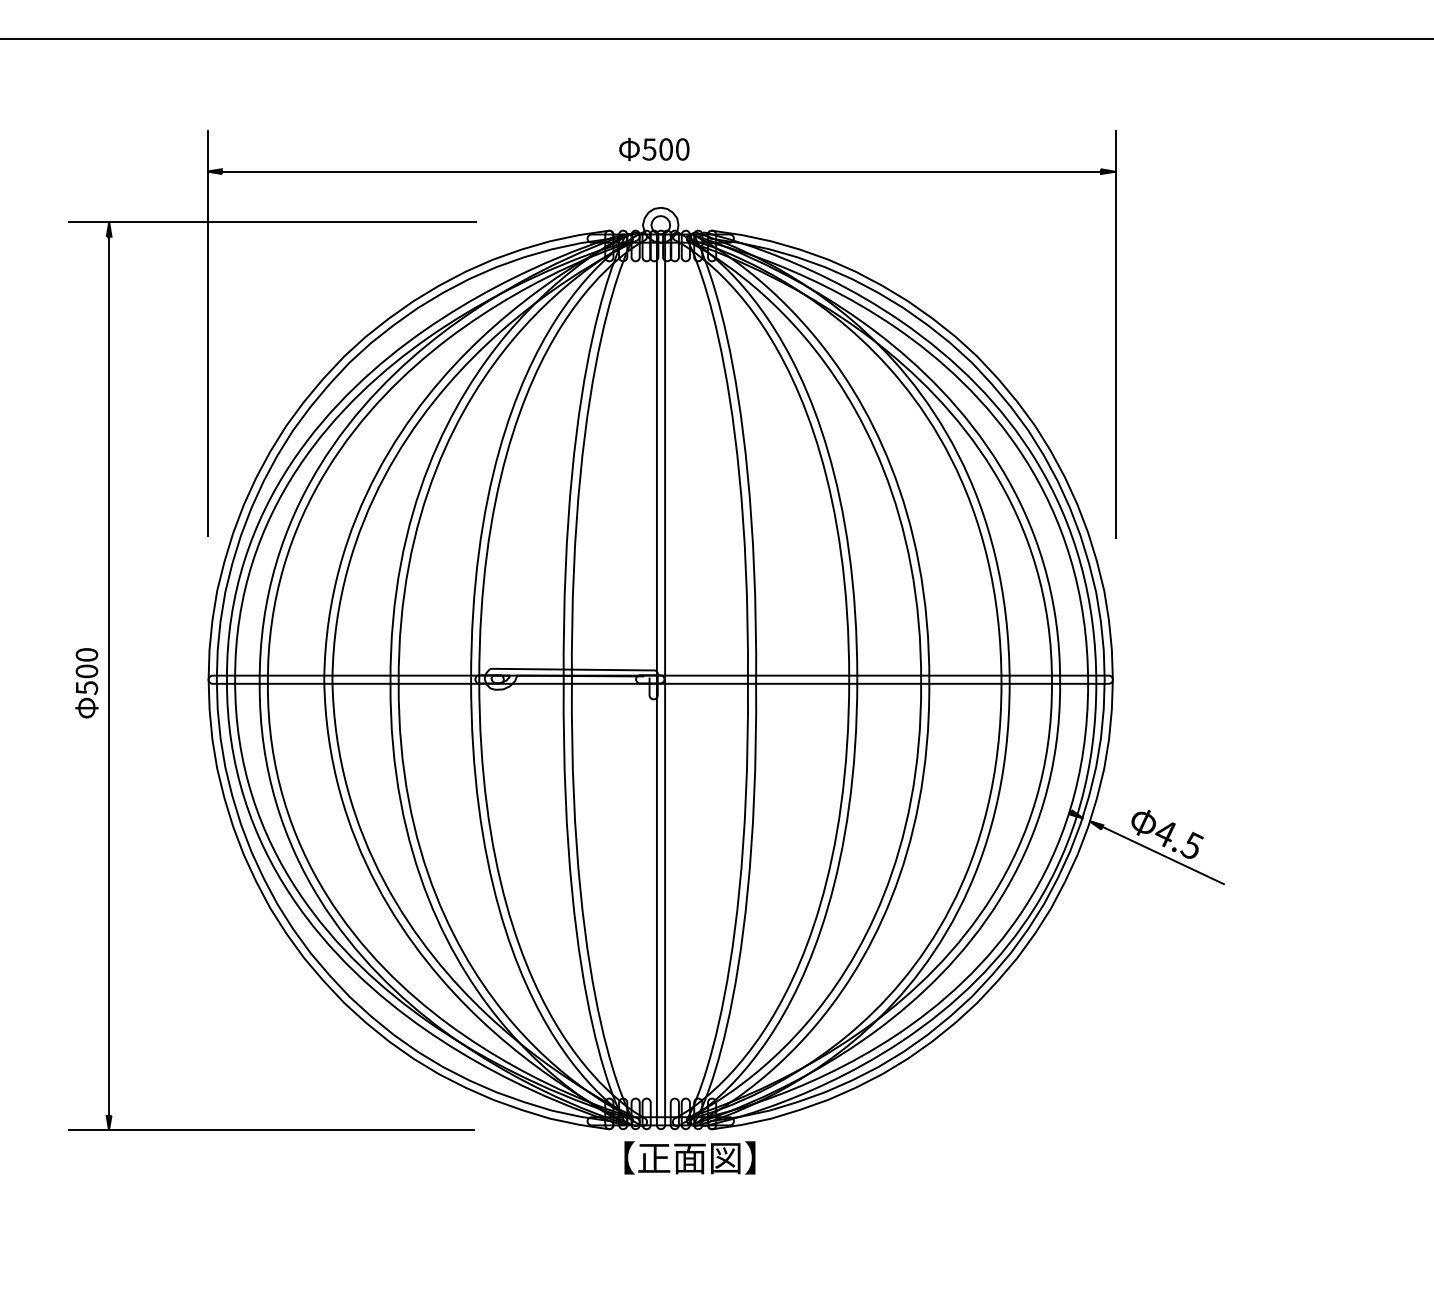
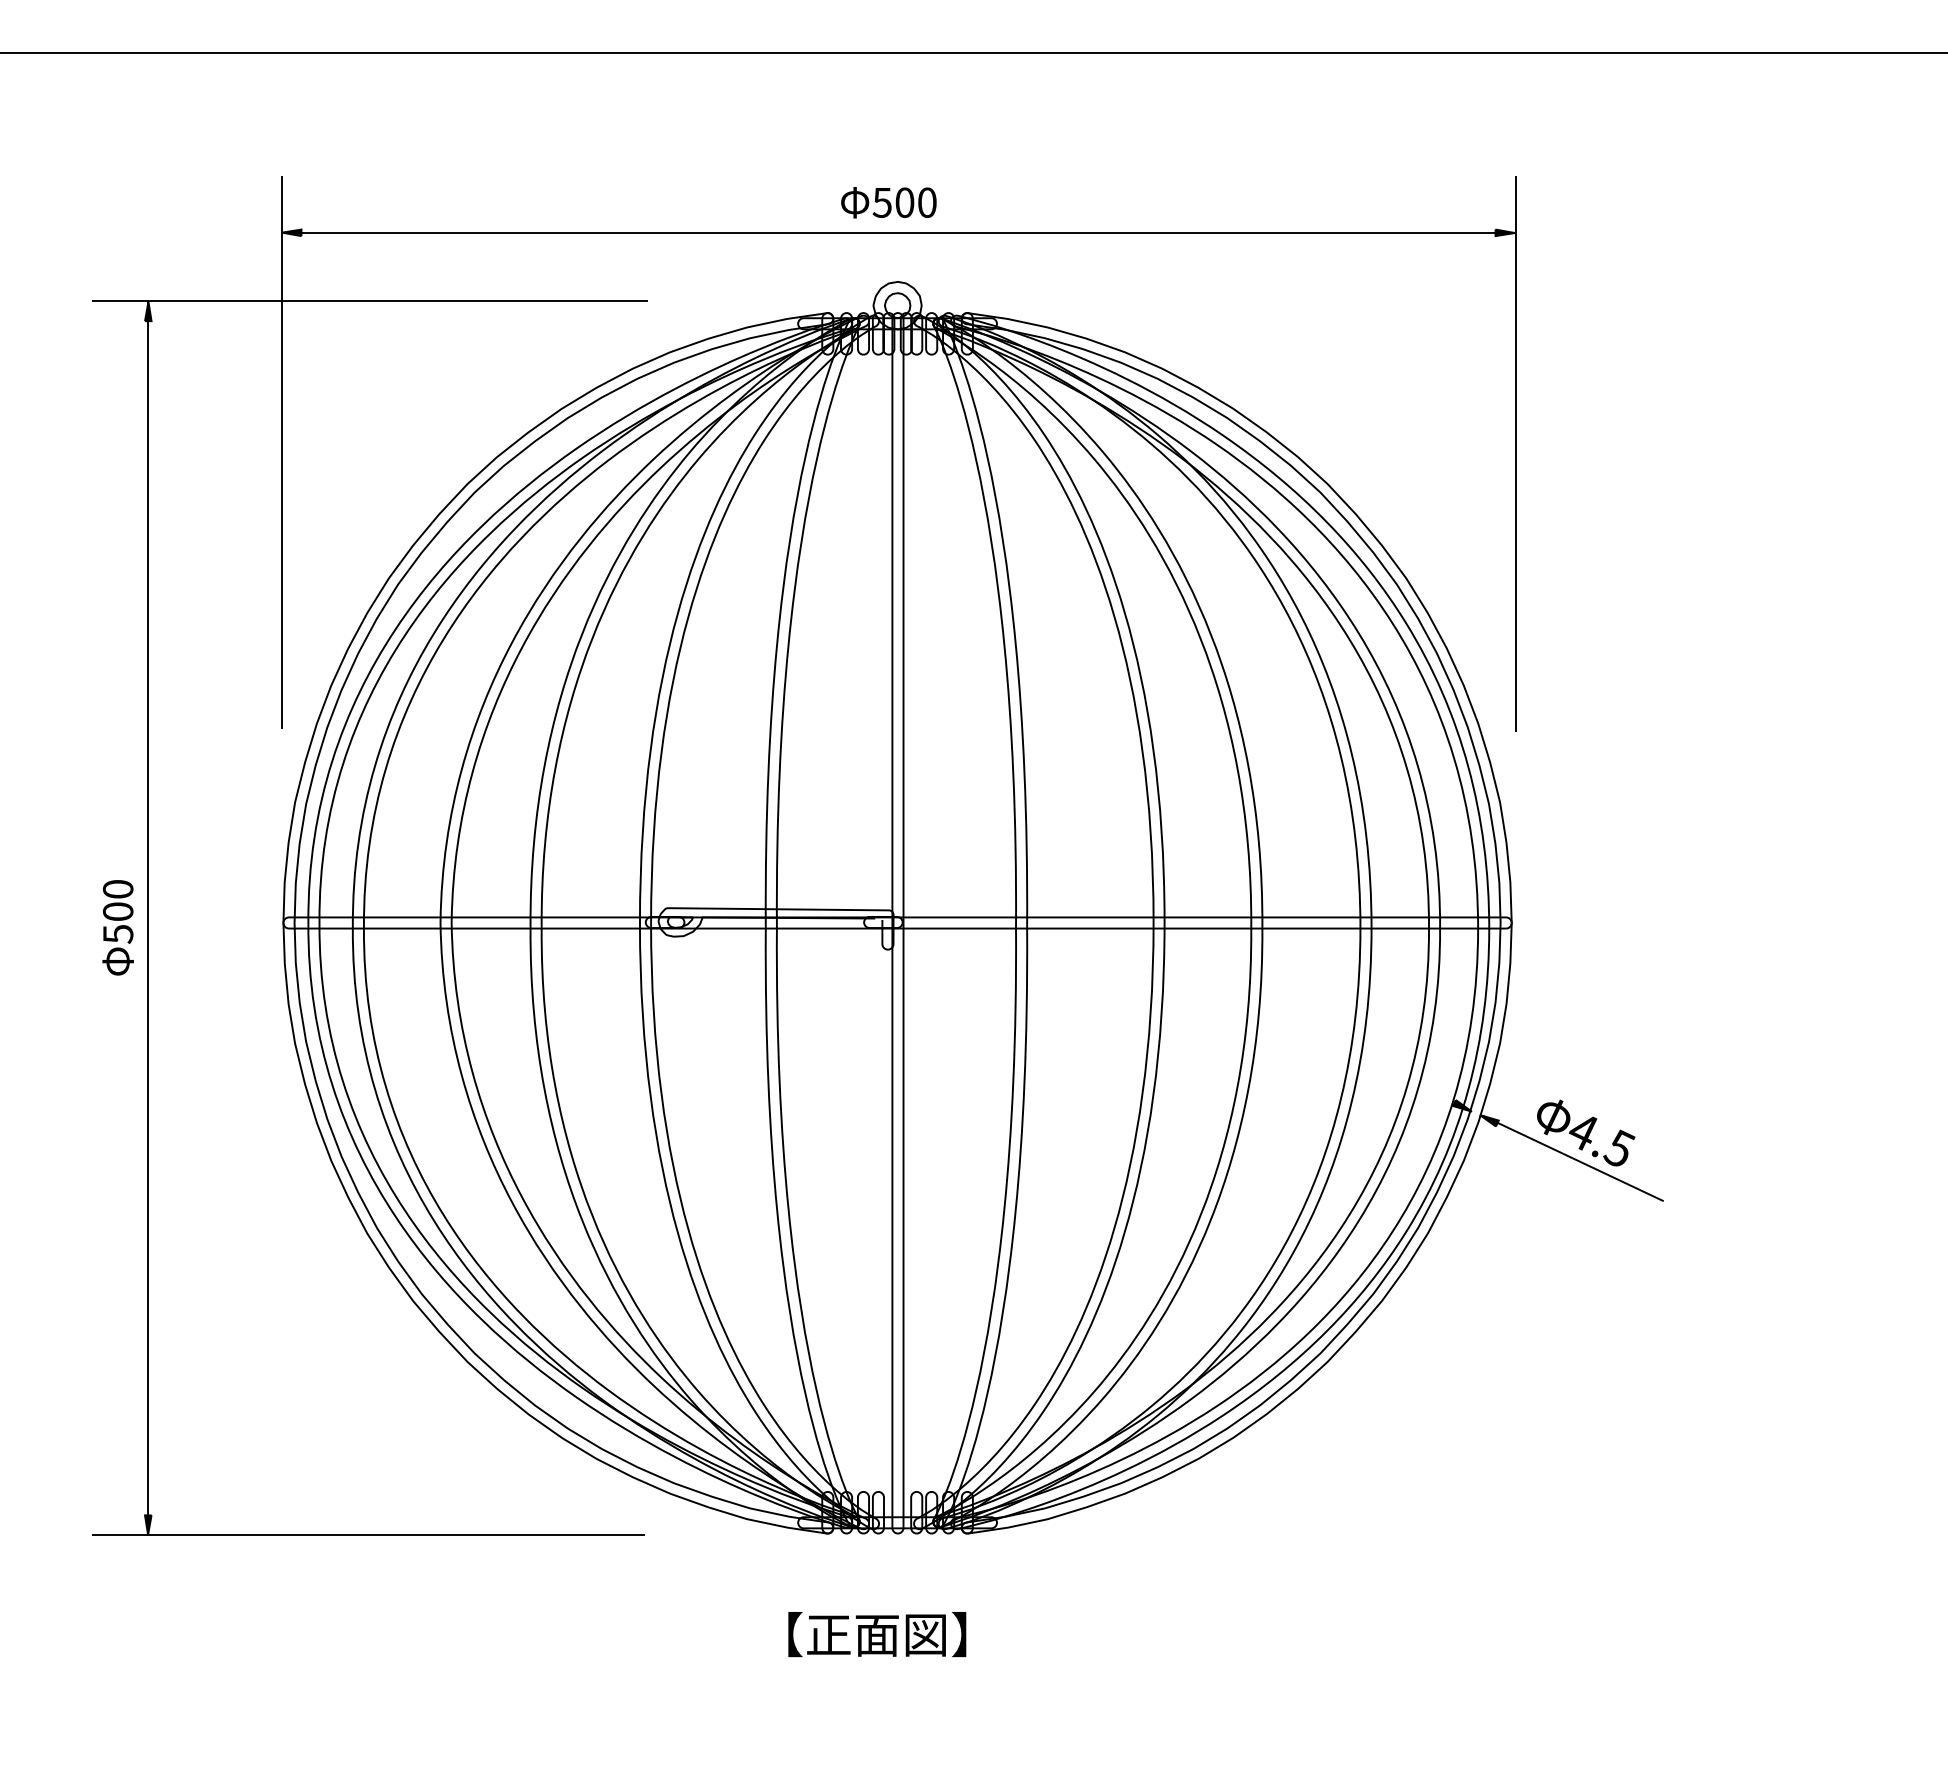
text: (690, 1157) -> (877, 1634), moved

